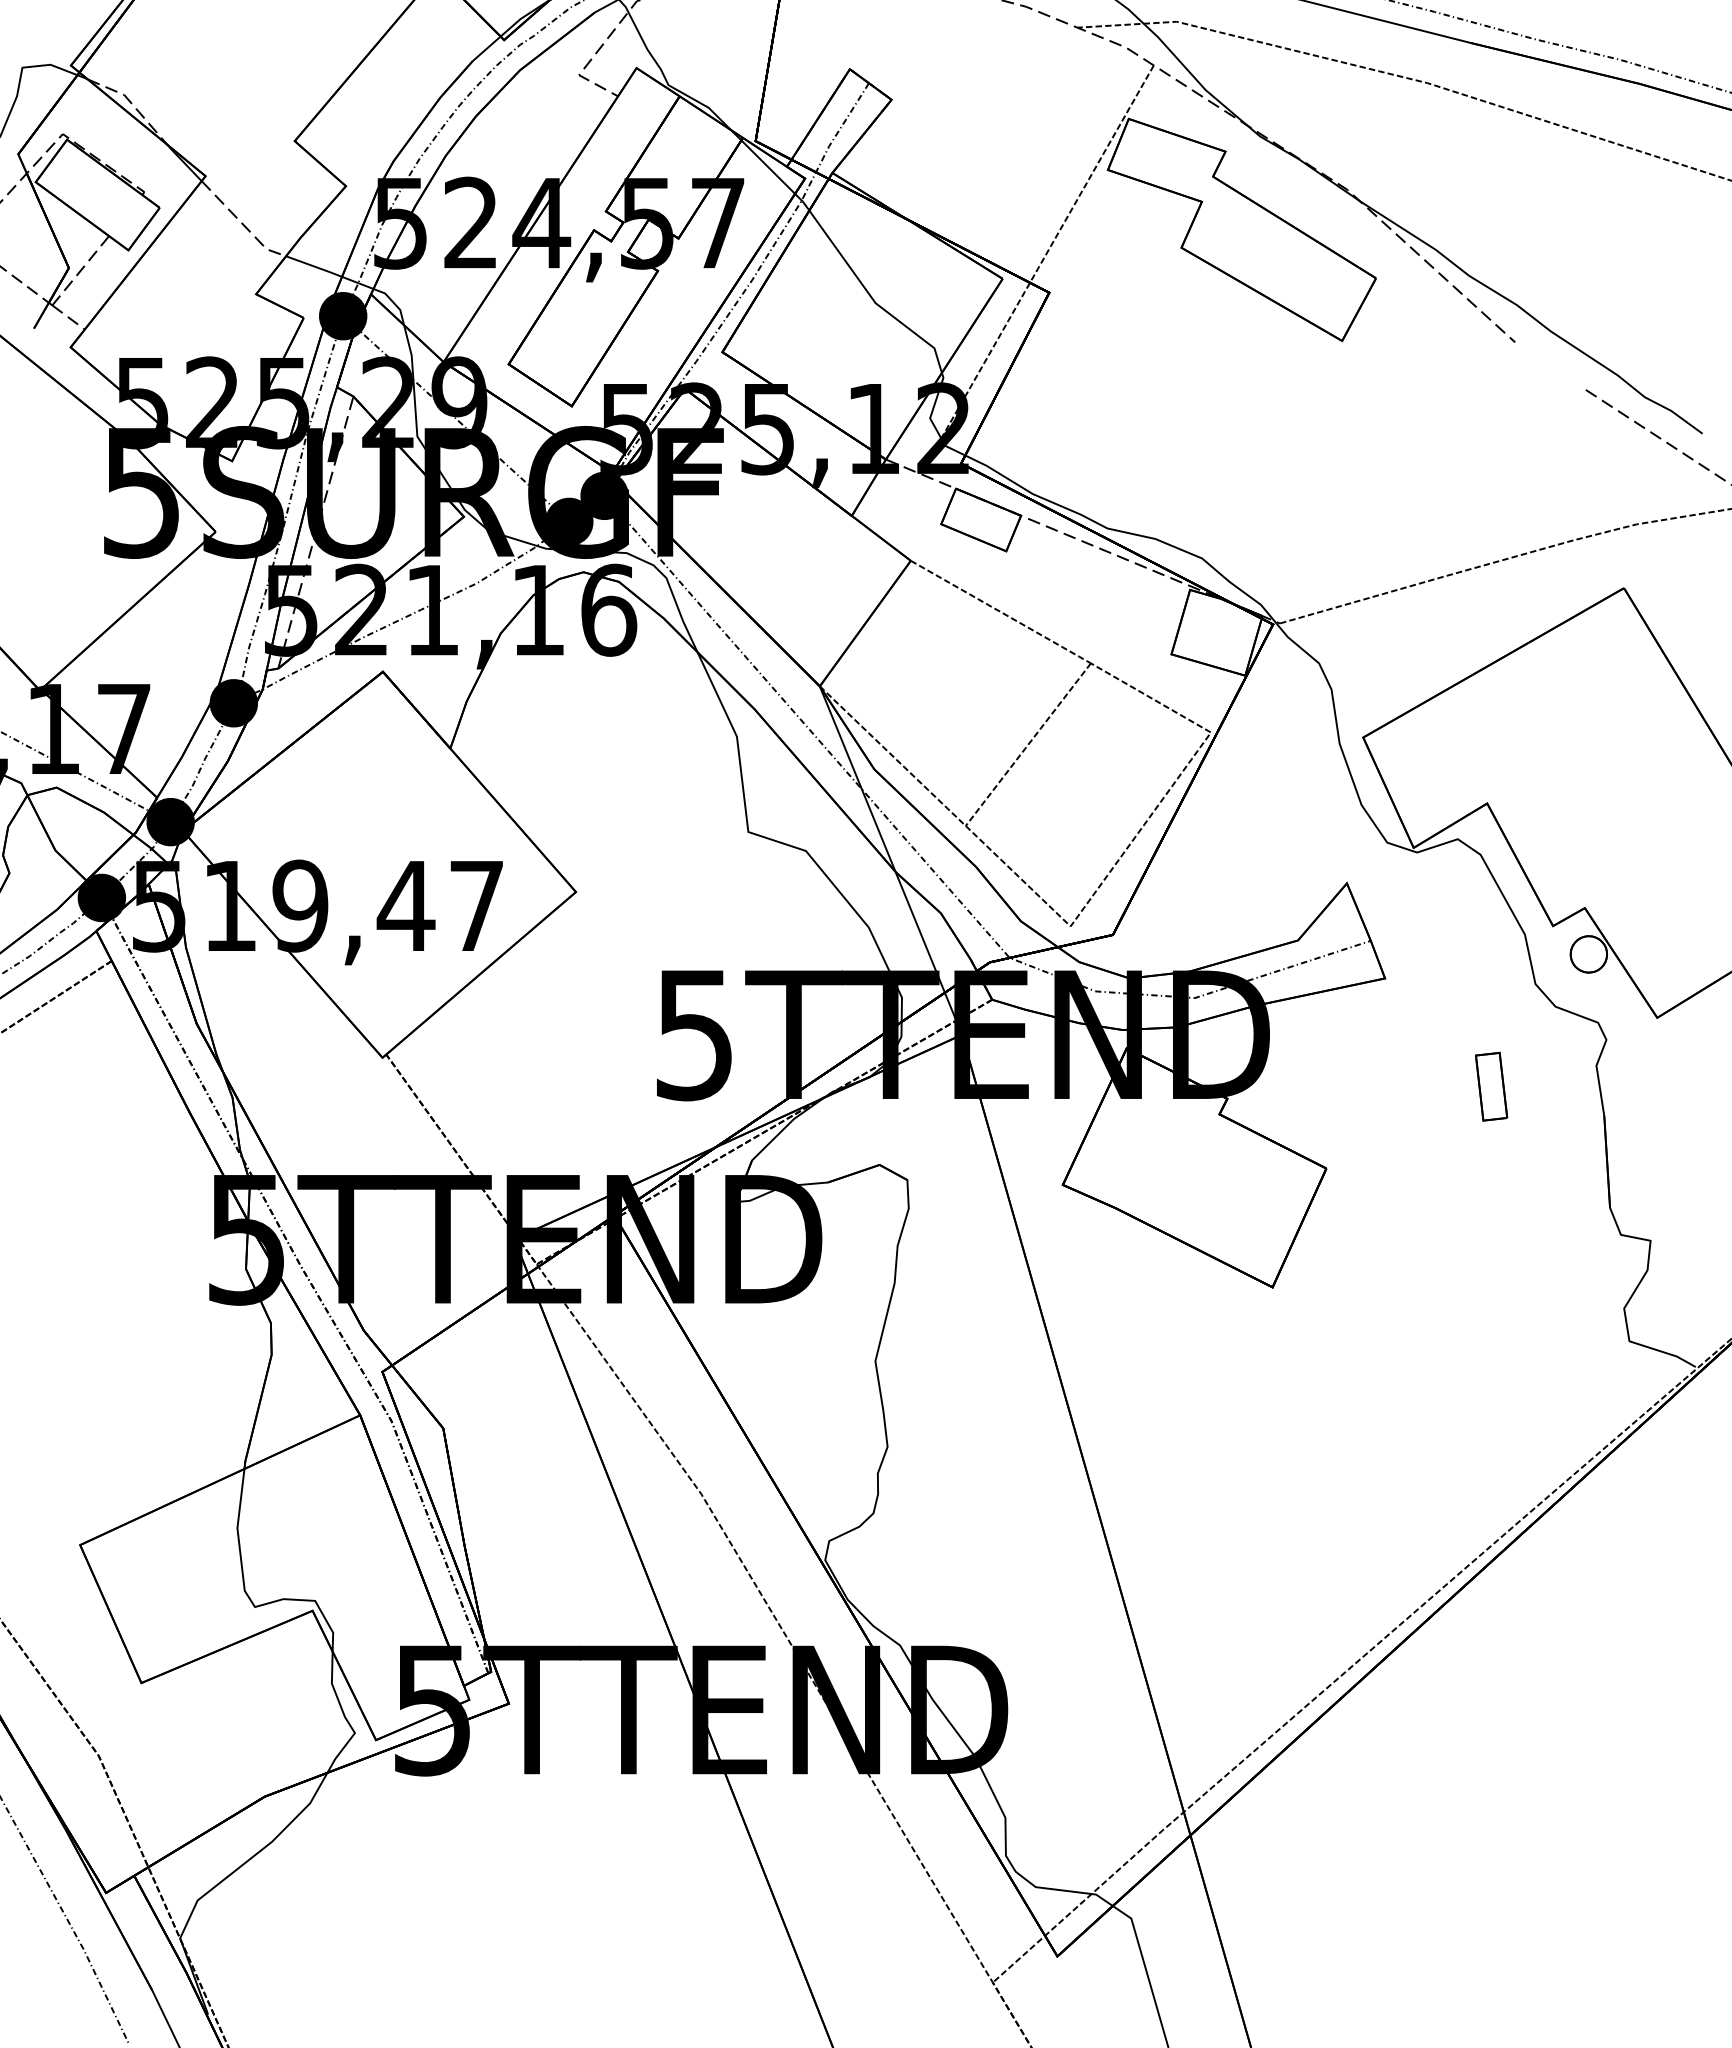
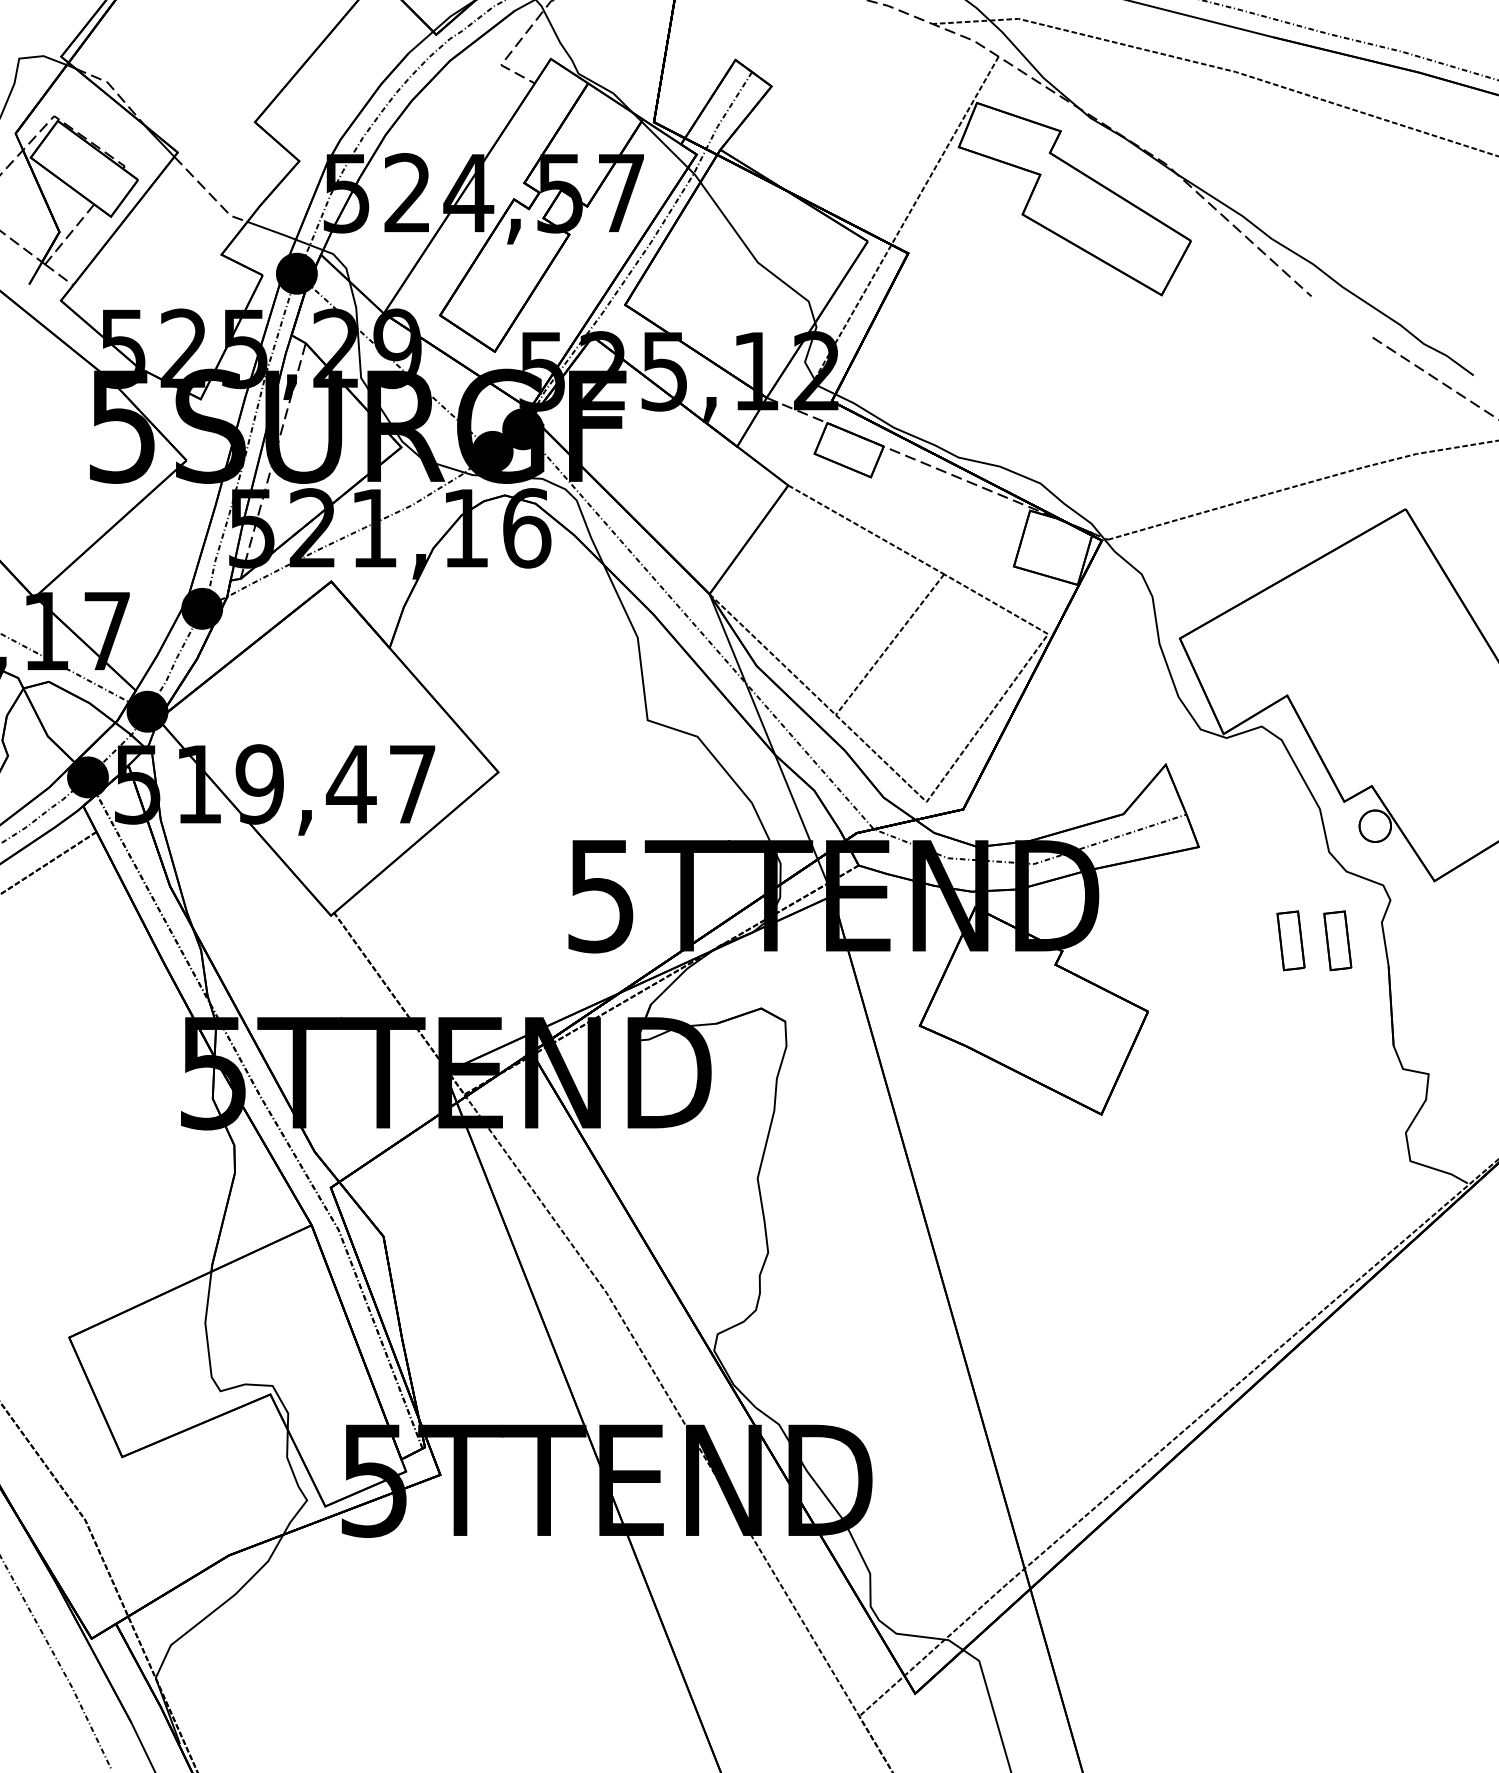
part: (1545, 1086) -> (1337, 940), added

